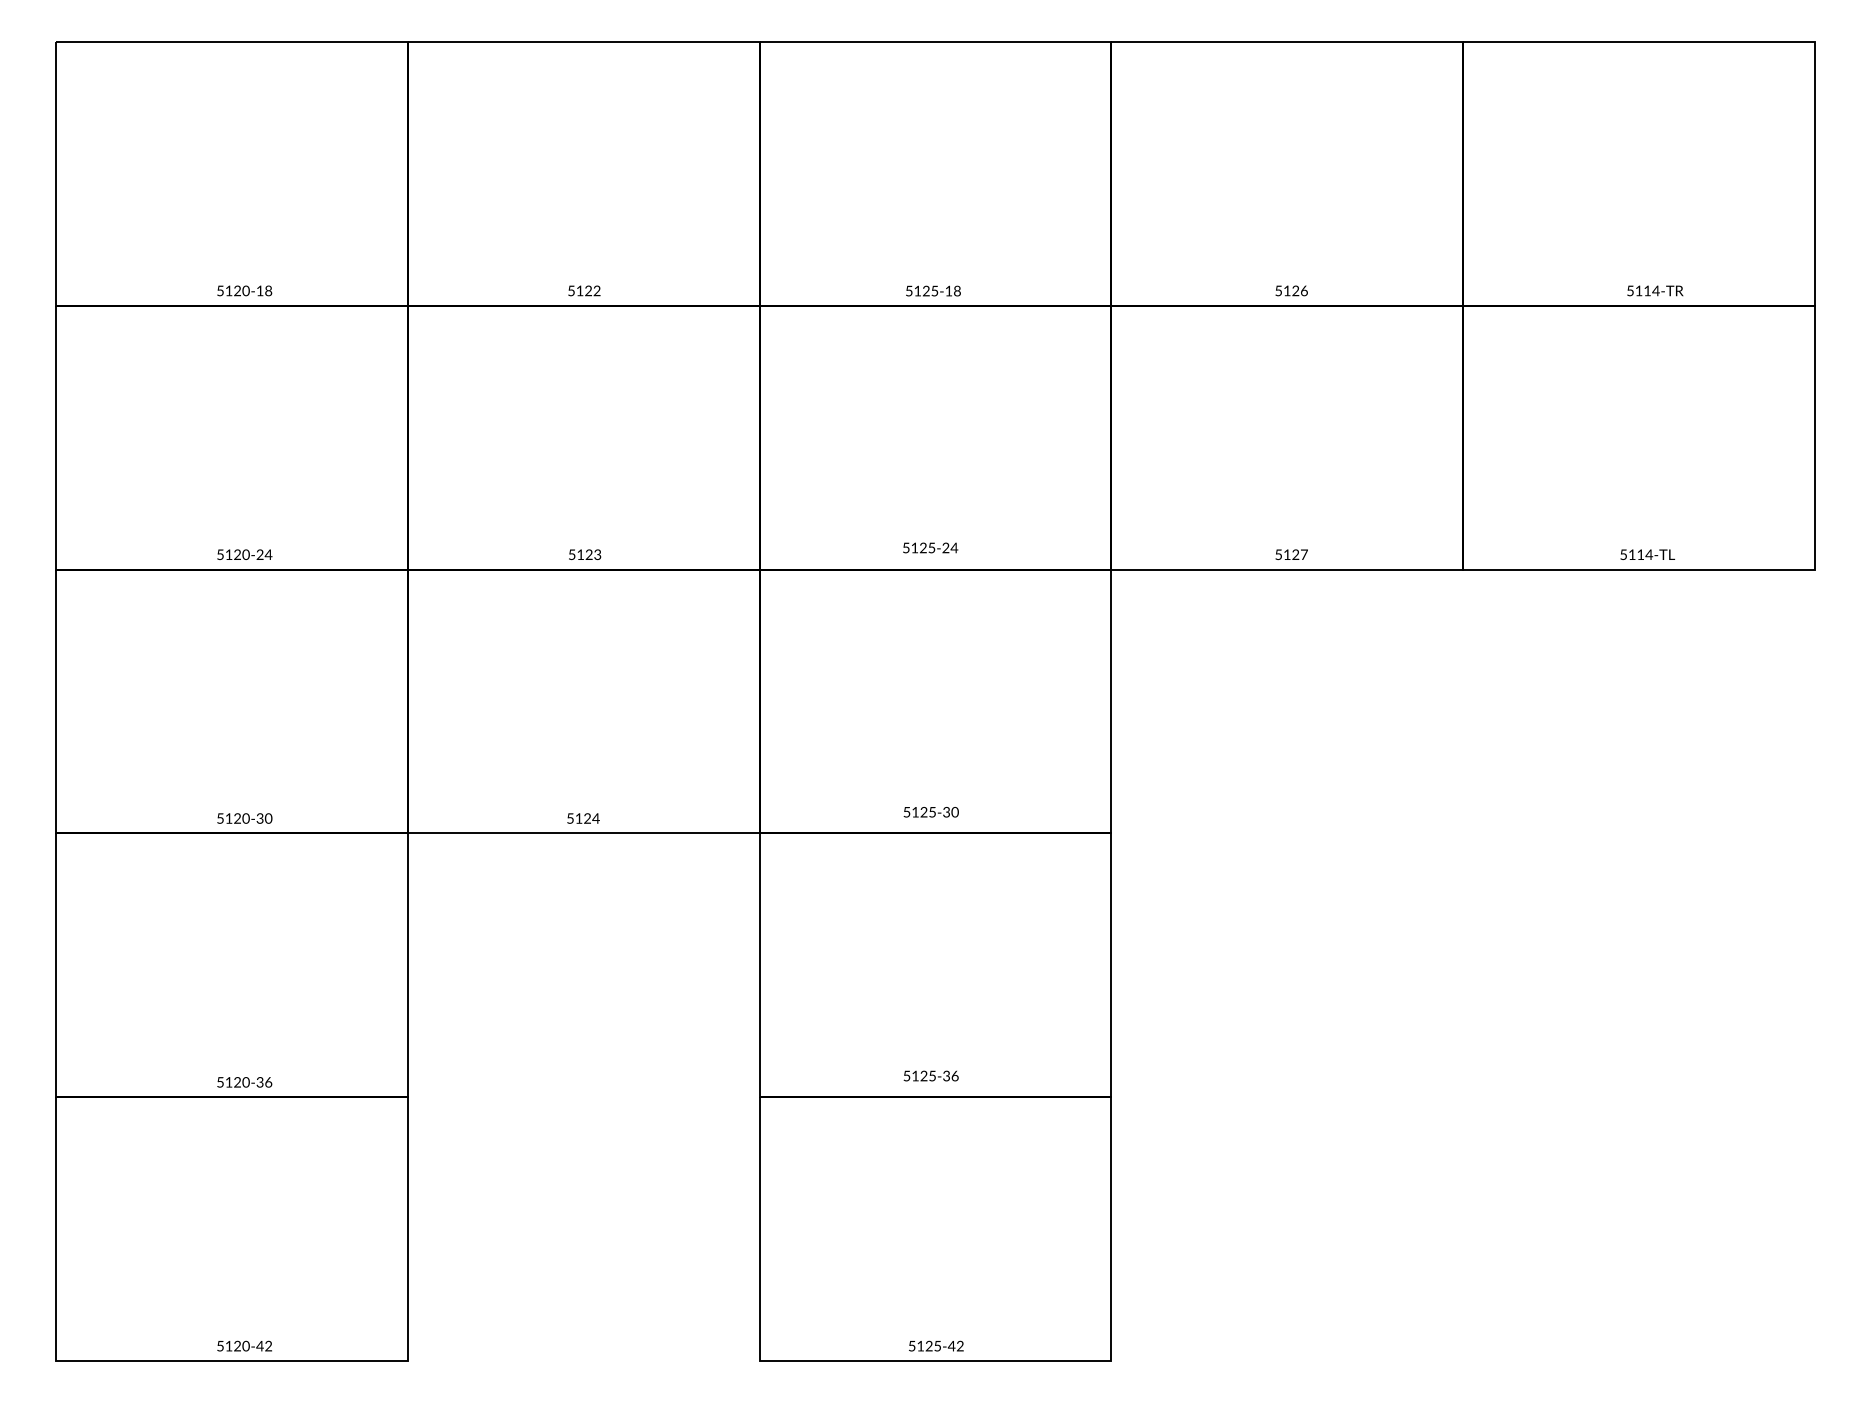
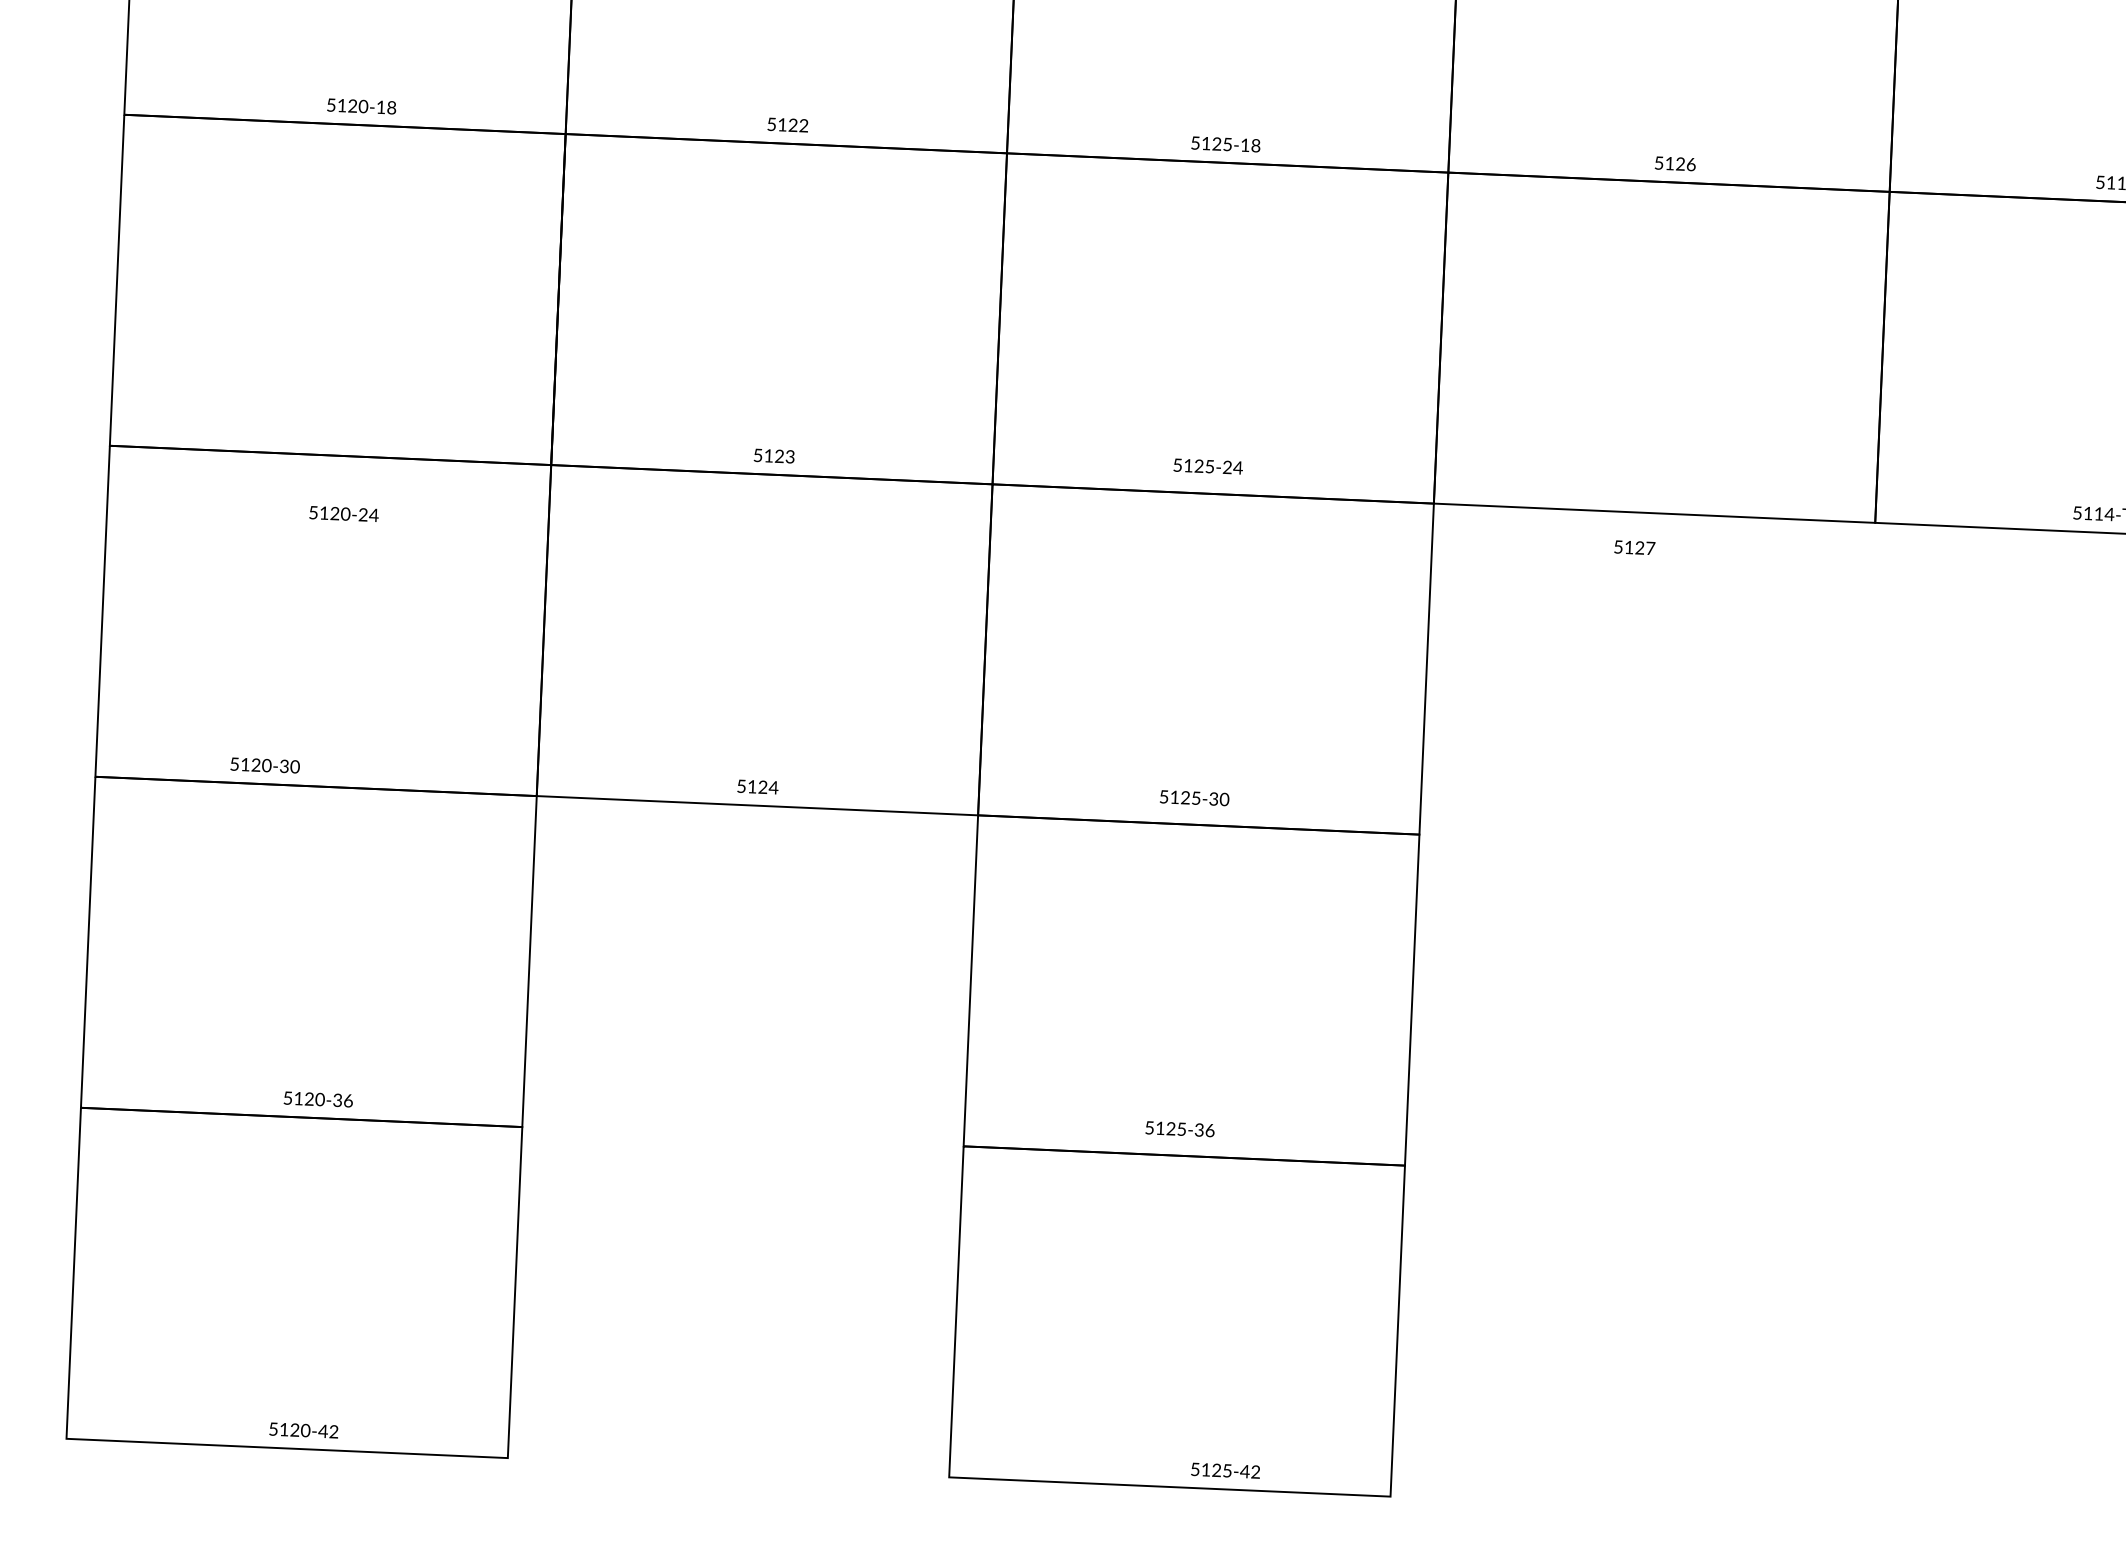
text: (244, 554) -> (343, 513), moved
text: (1291, 554) -> (1634, 547), moved
text: (244, 818) -> (264, 765), moved
text: (936, 1345) -> (1225, 1469), moved

